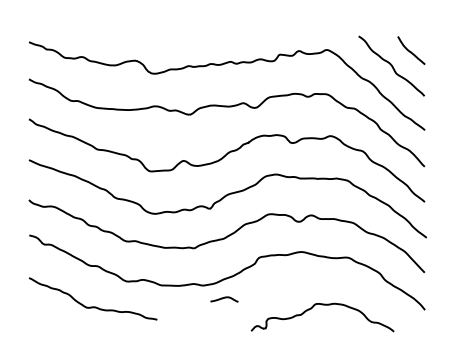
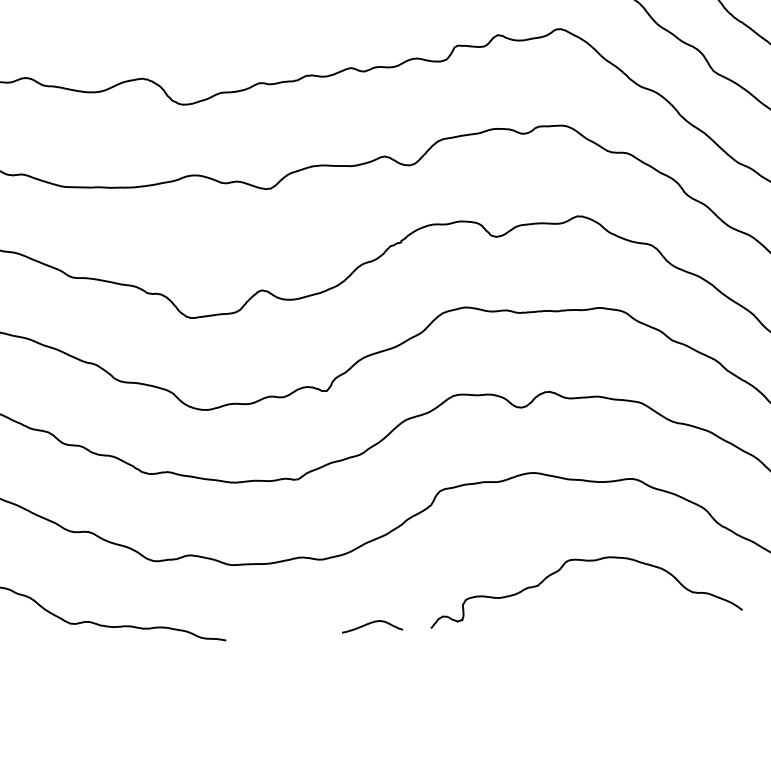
curve: (224, 298) -> (372, 624), moved
curve: (322, 305) -> (582, 562), moved

